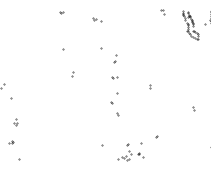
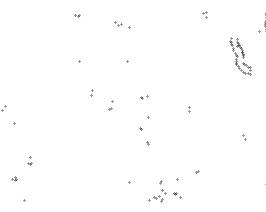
part: (97, 19) -> (122, 24), size x1.4
part: (190, 25) -> (240, 56), moved
part: (114, 58) -> (110, 105), moved
part: (15, 121) -> (29, 160), moved

